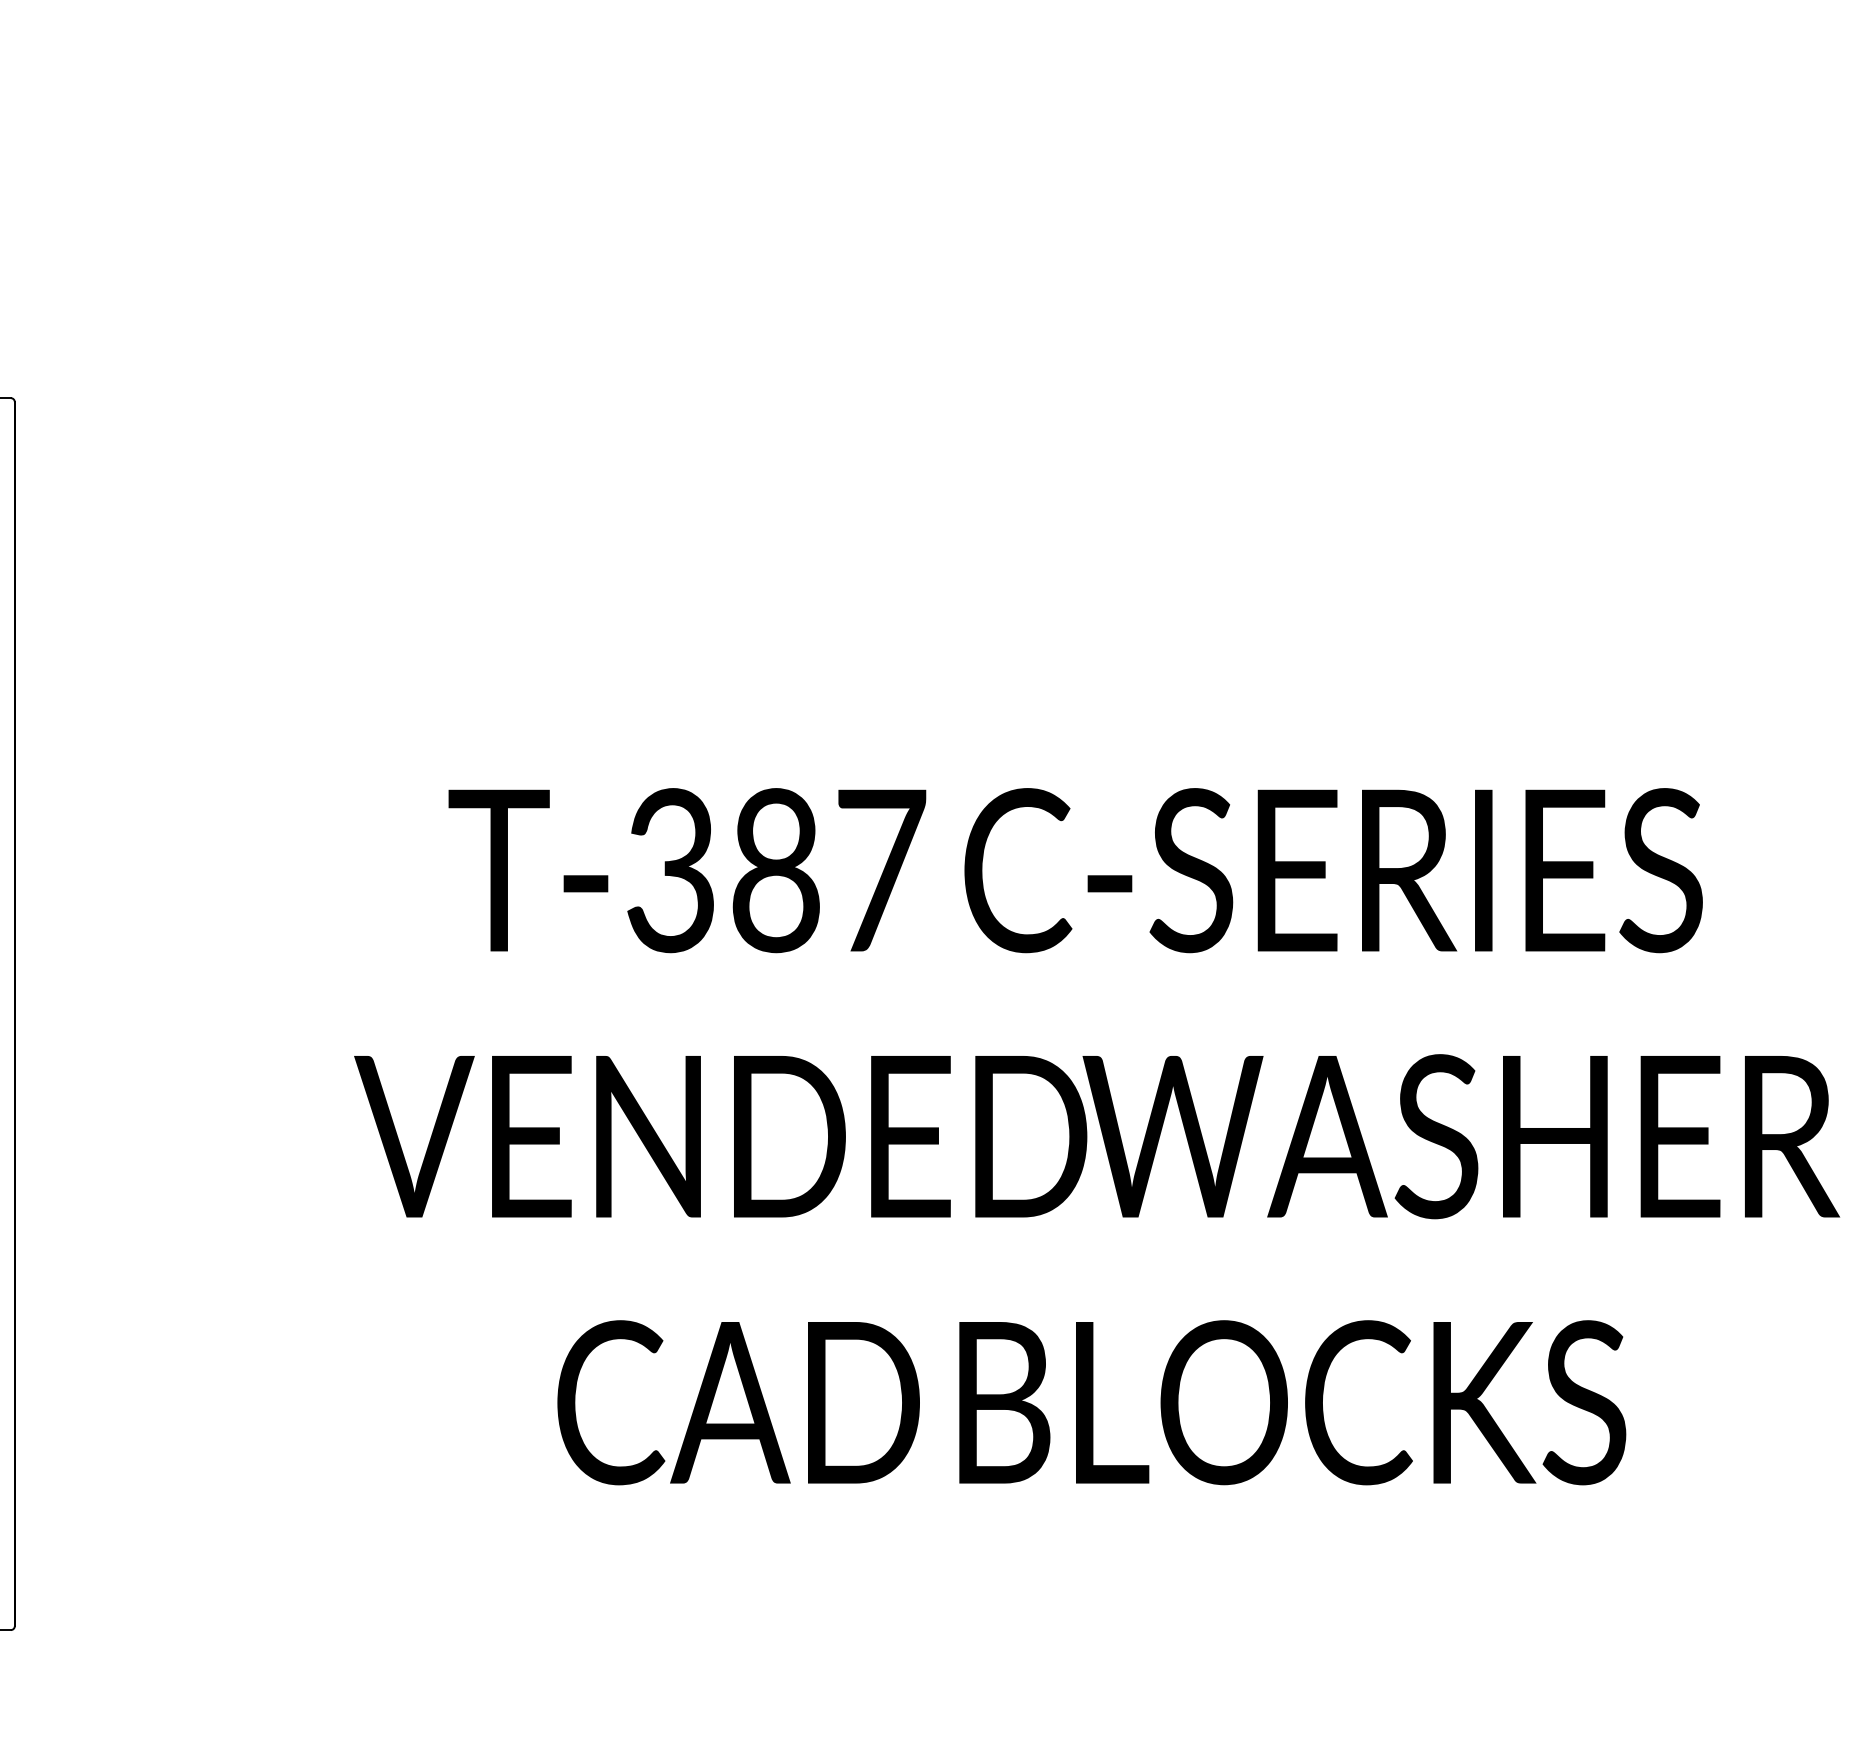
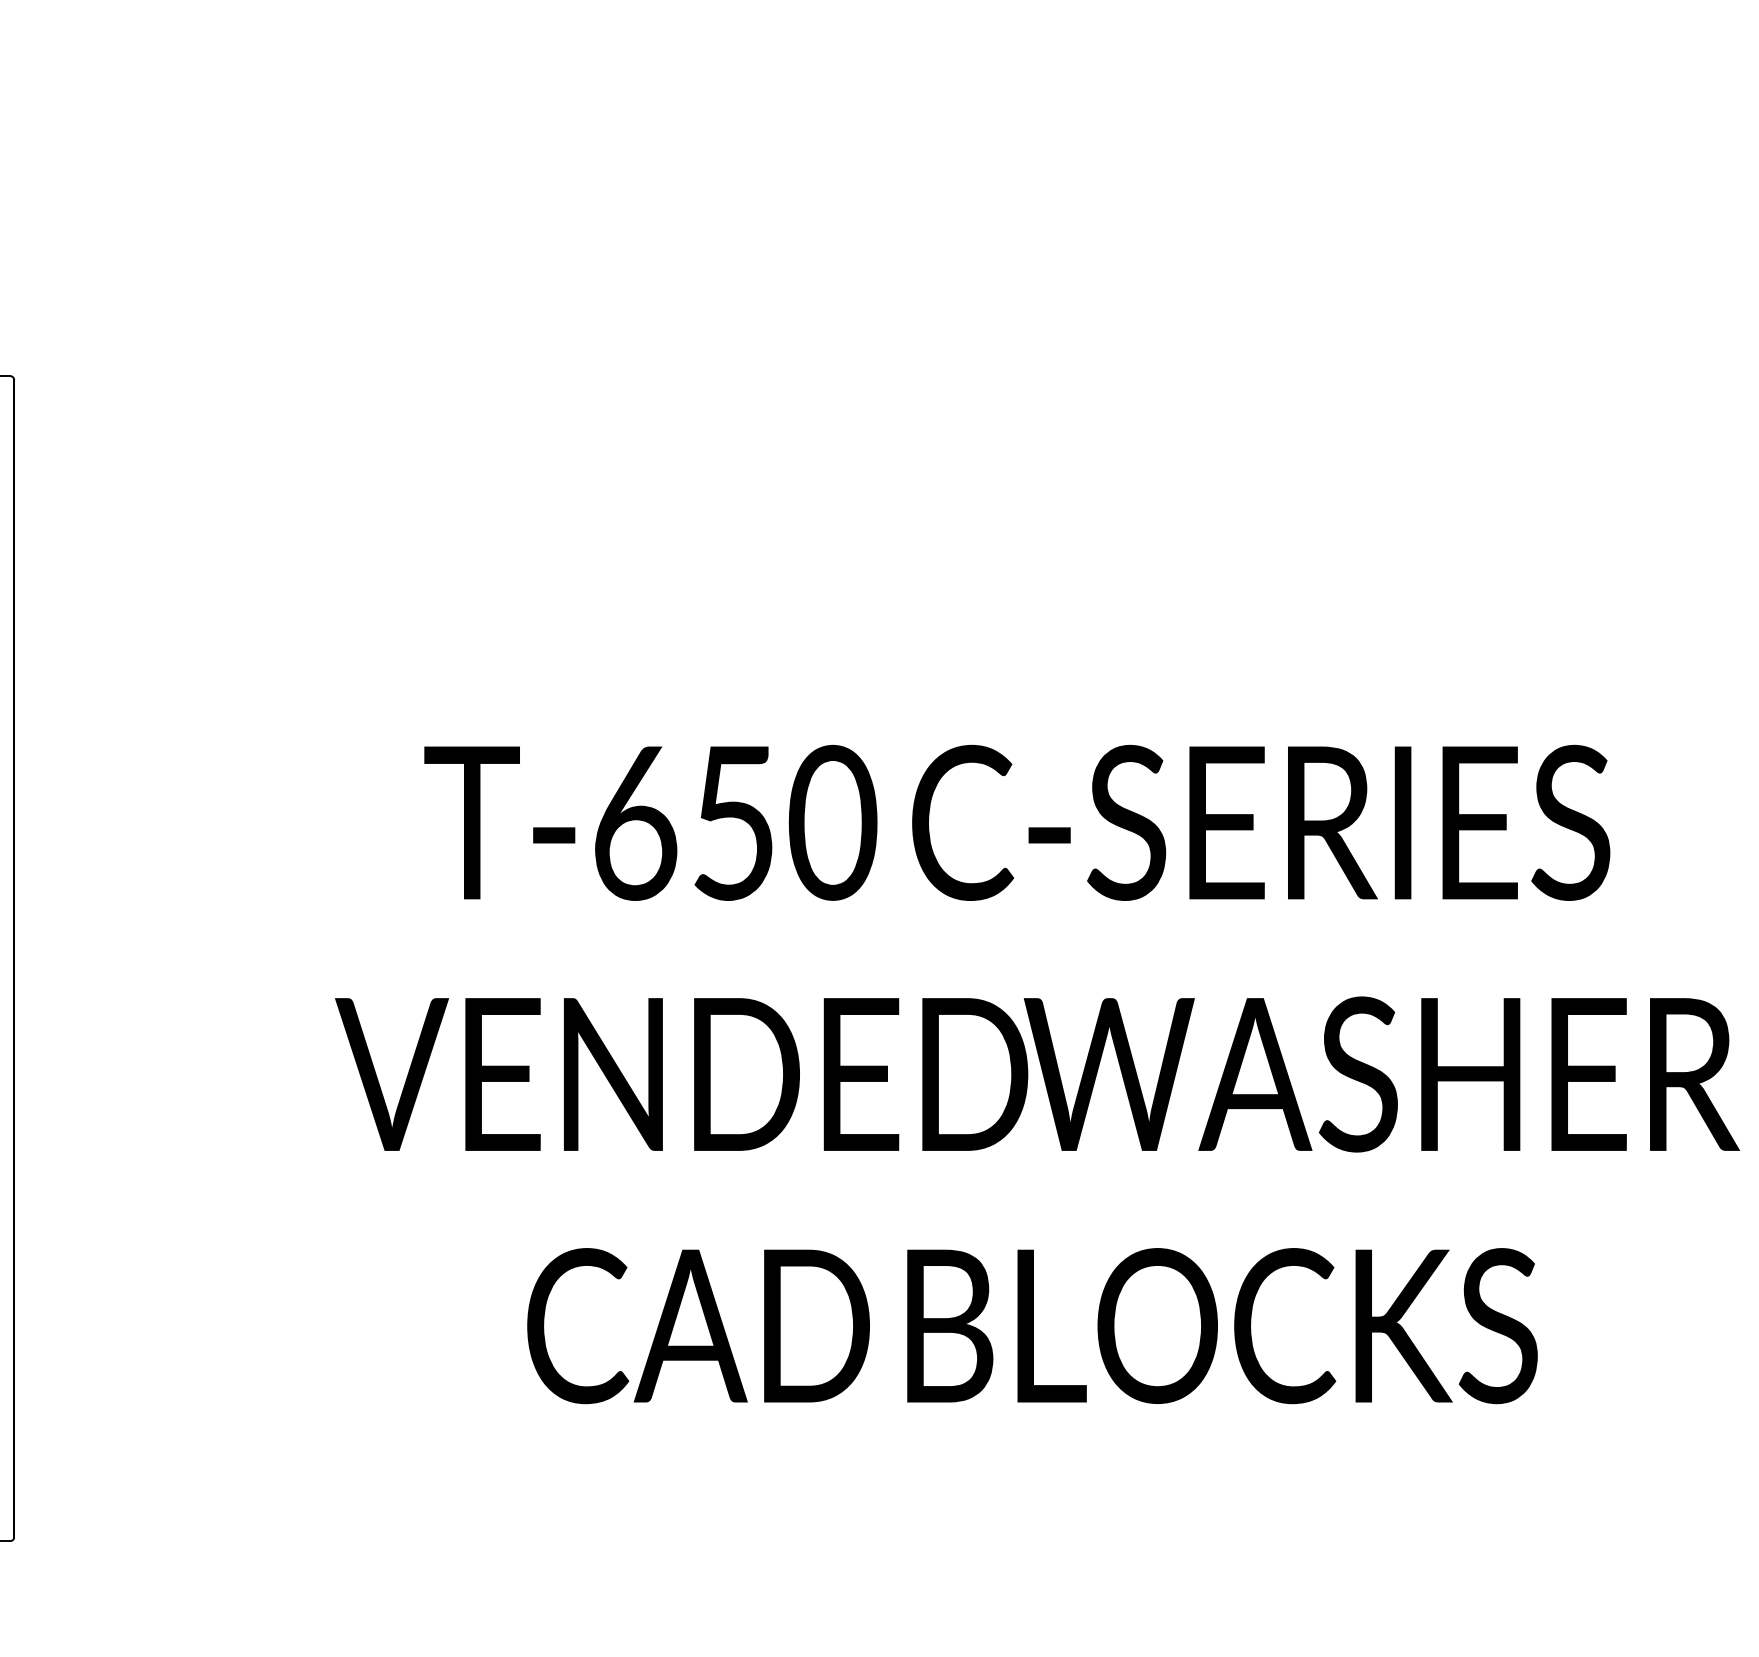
text: (777, 870) -> (735, 822), T-387 -> T-650

